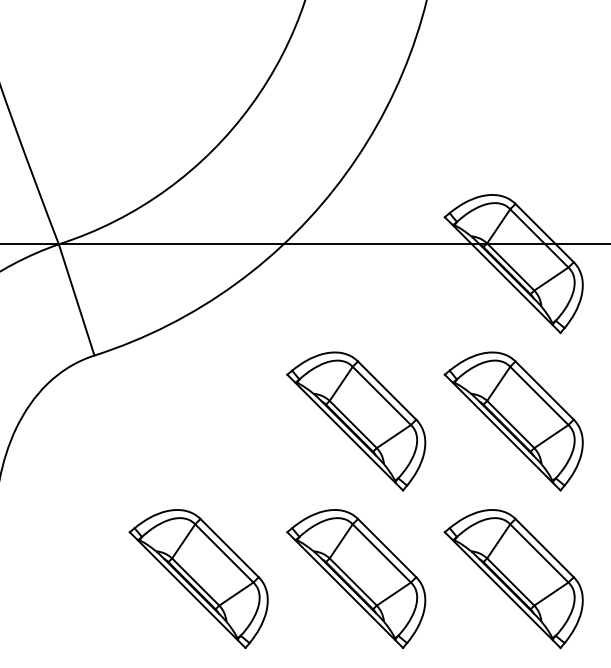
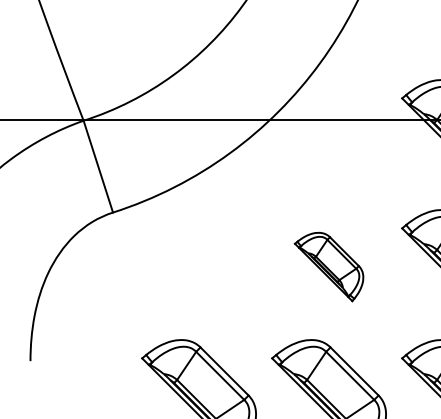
part: (356, 421) -> (329, 266), size x0.6

